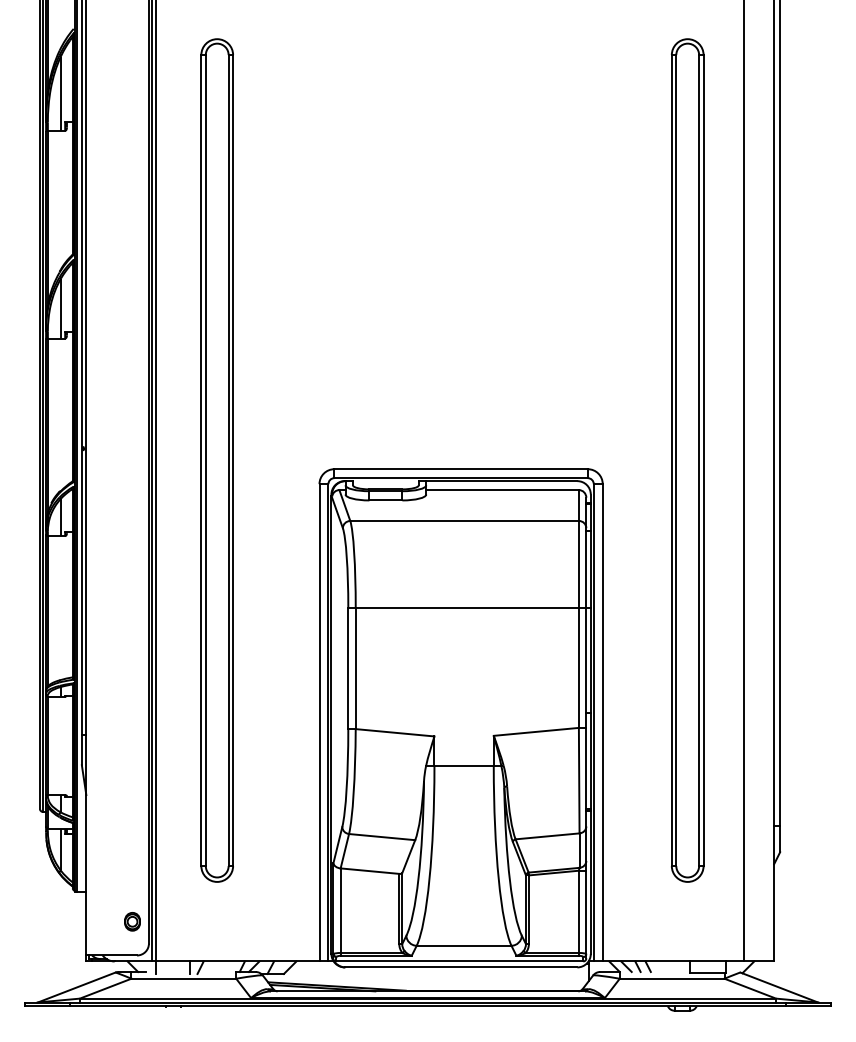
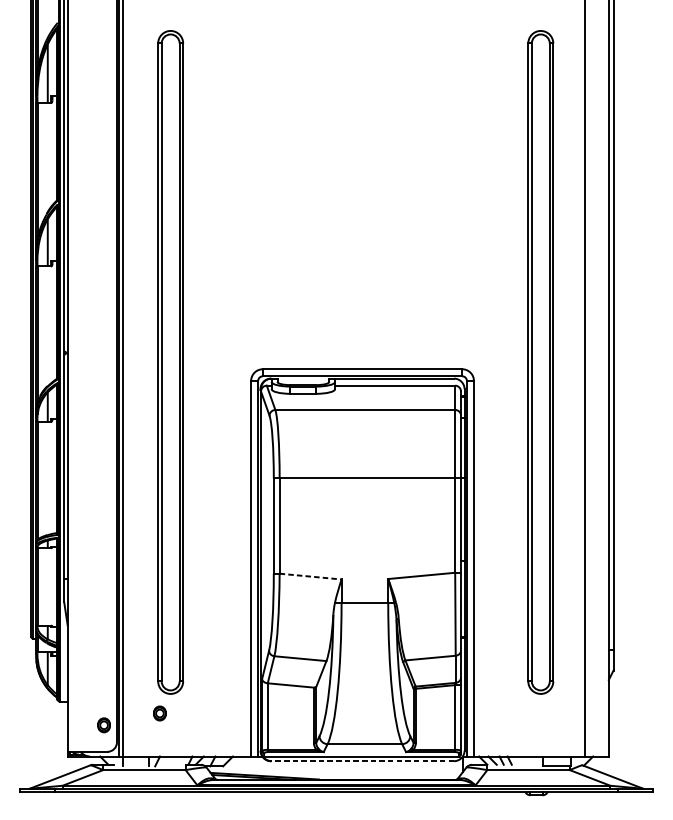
line: (395, 732) -> (310, 576), solid -> dashed
part: (203, 906) -> (159, 713), added
line: (460, 967) -> (362, 761), solid -> dashed

